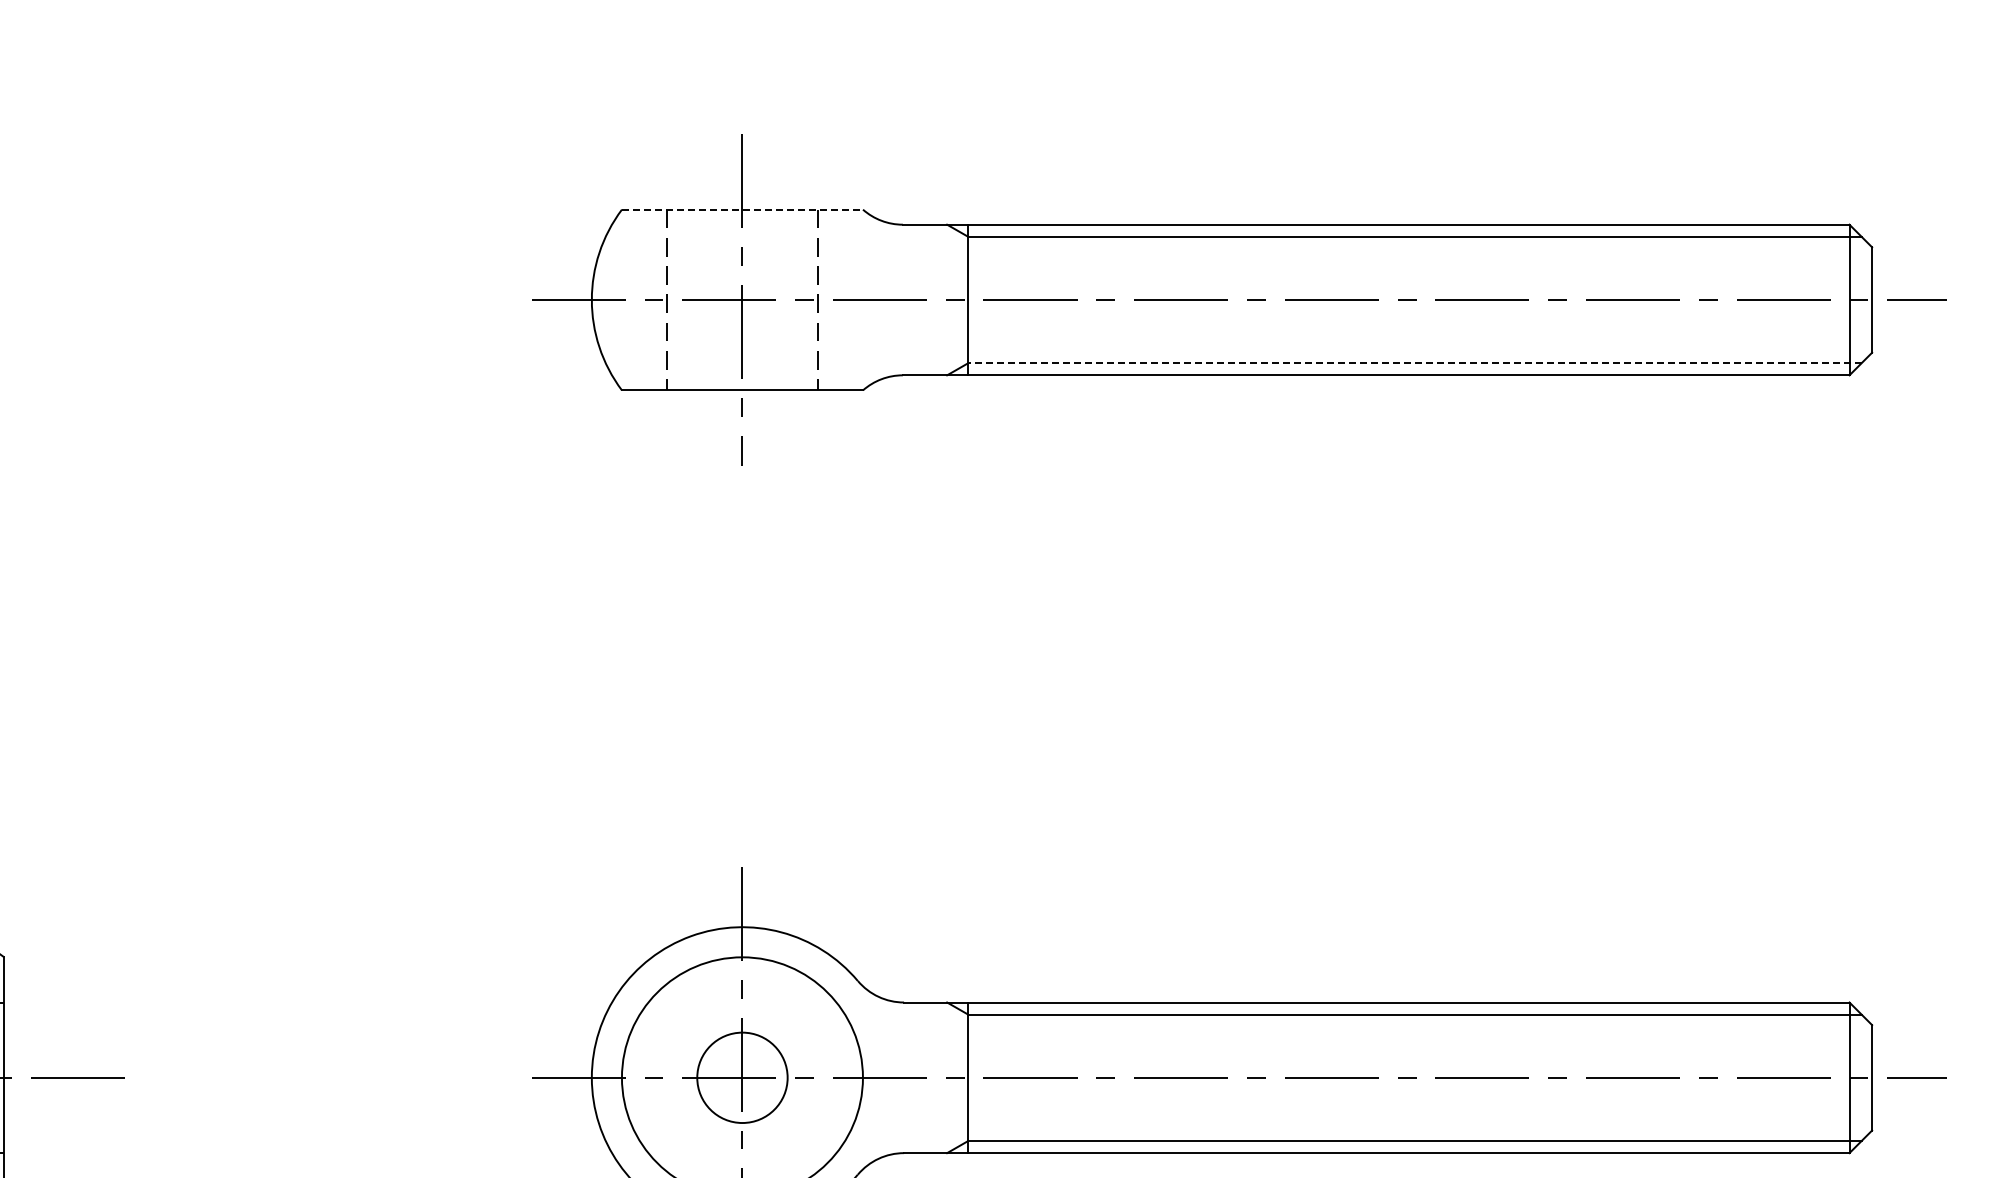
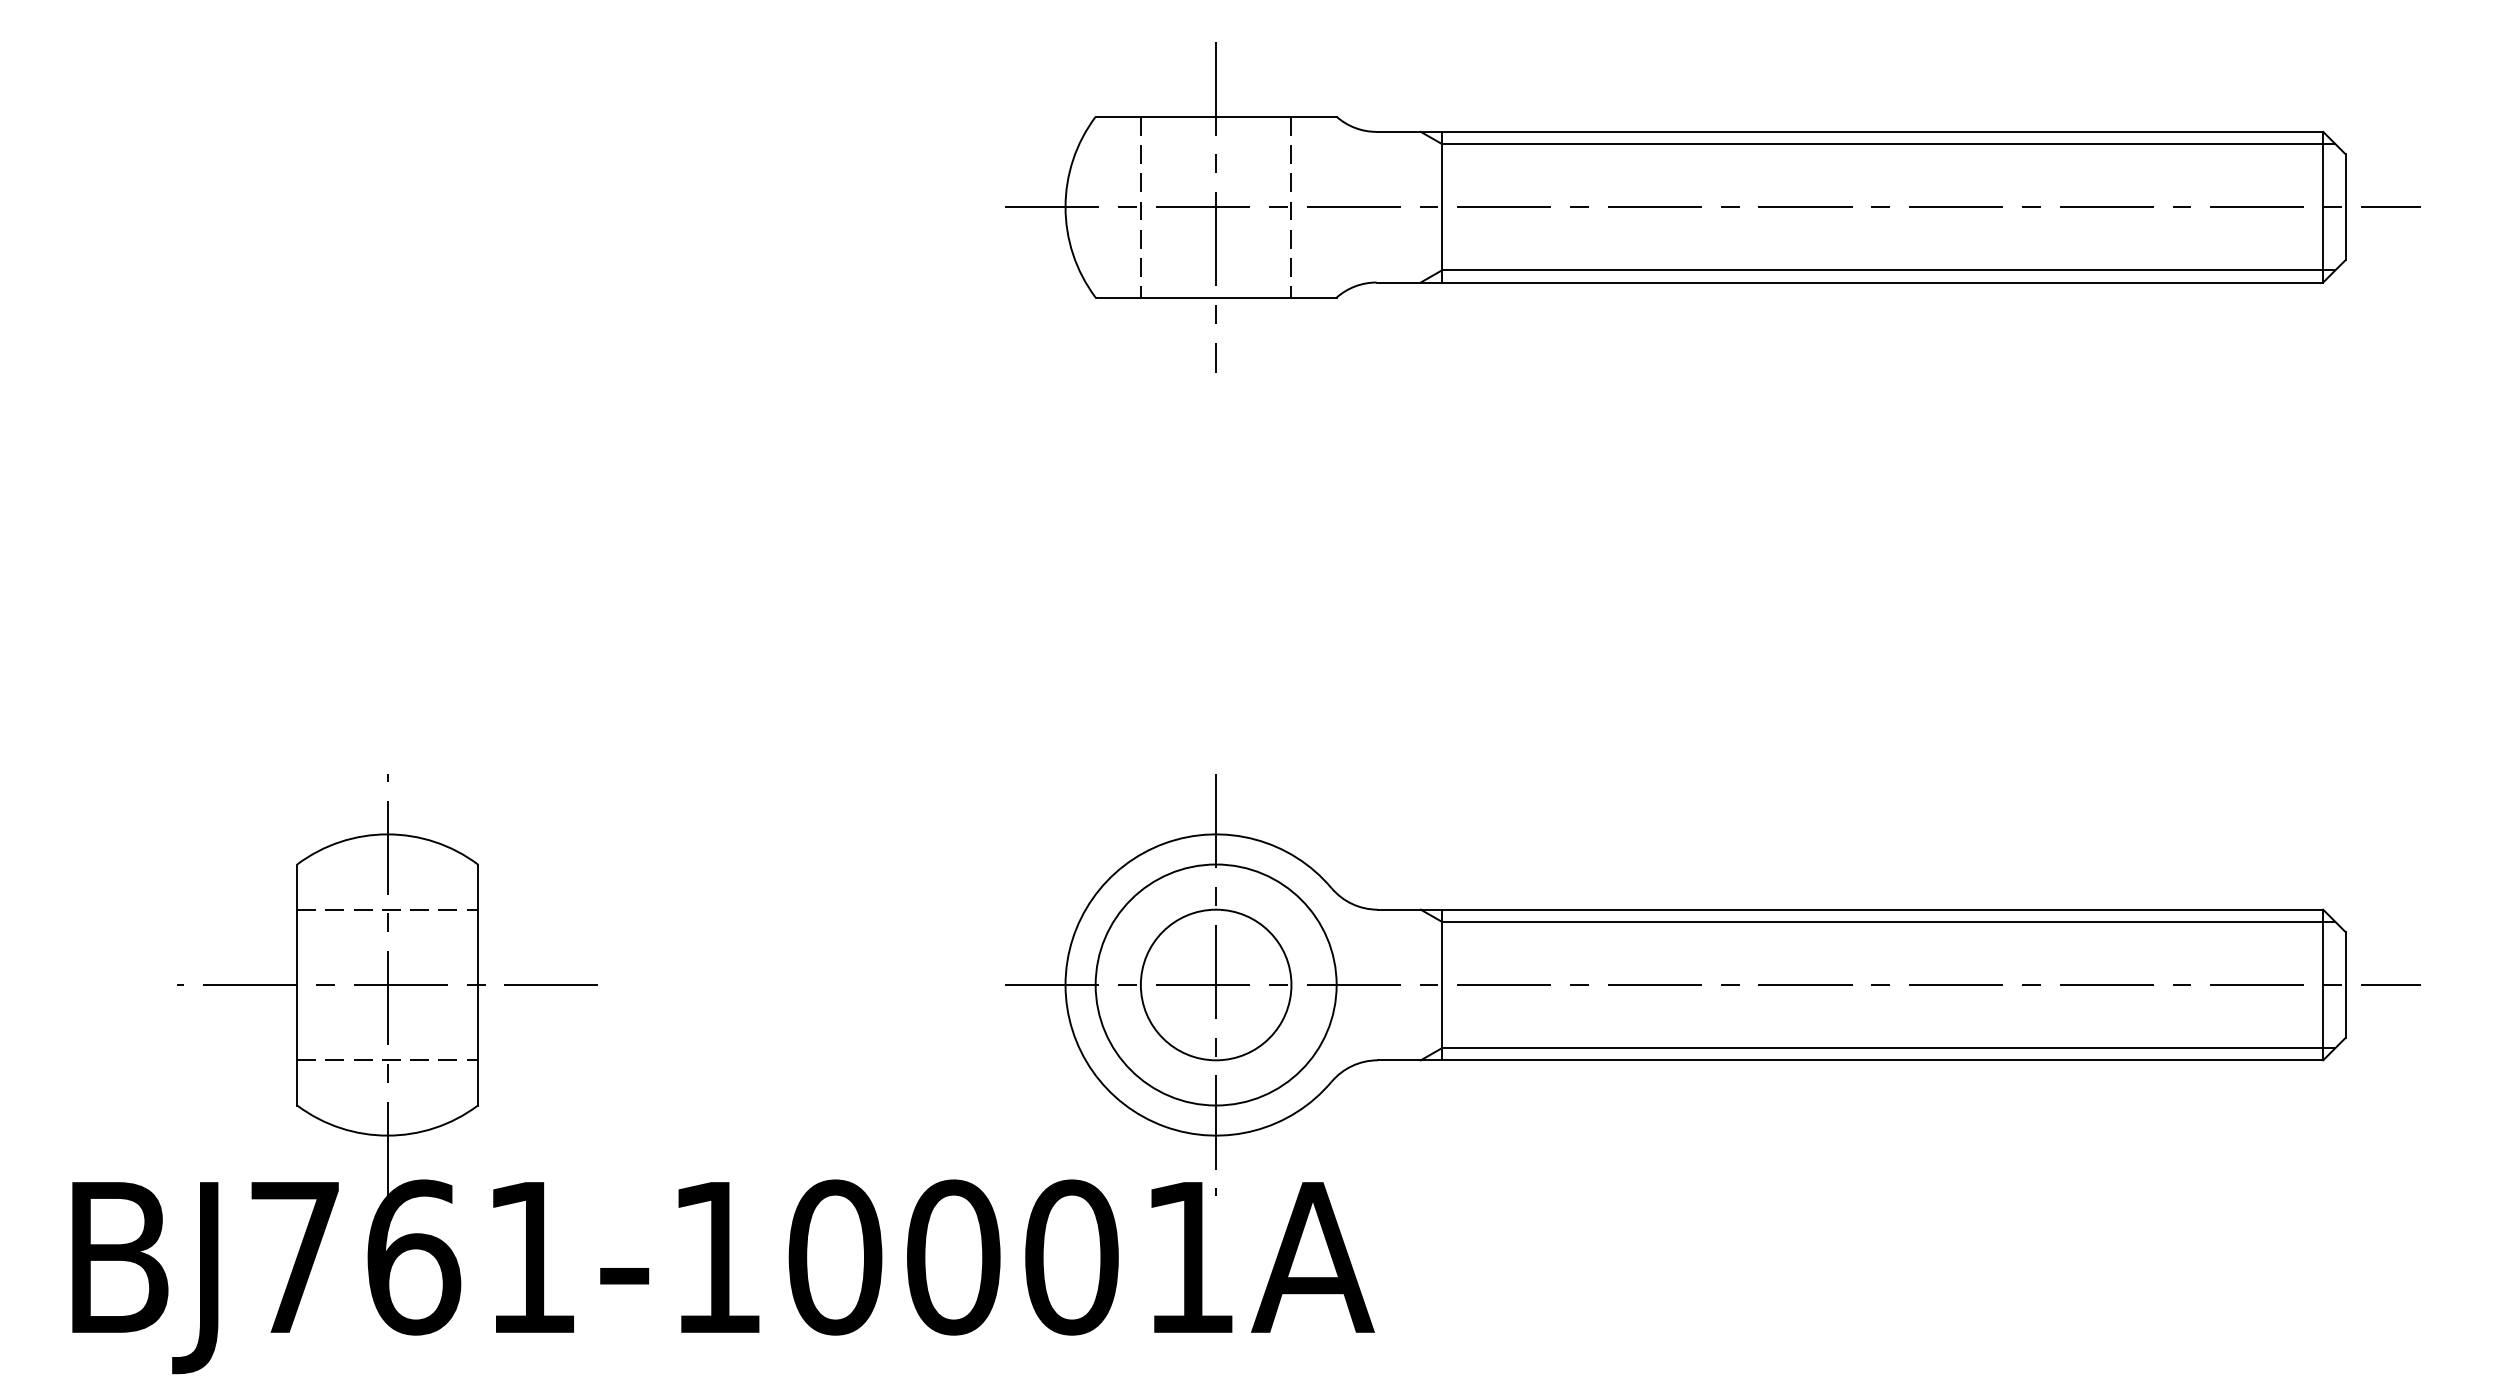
line: (742, 209) -> (1216, 116), dashed -> solid
line: (1414, 363) -> (1888, 270), dashed -> solid
circle: (741, 1077) -> (1215, 984), size x1.67

